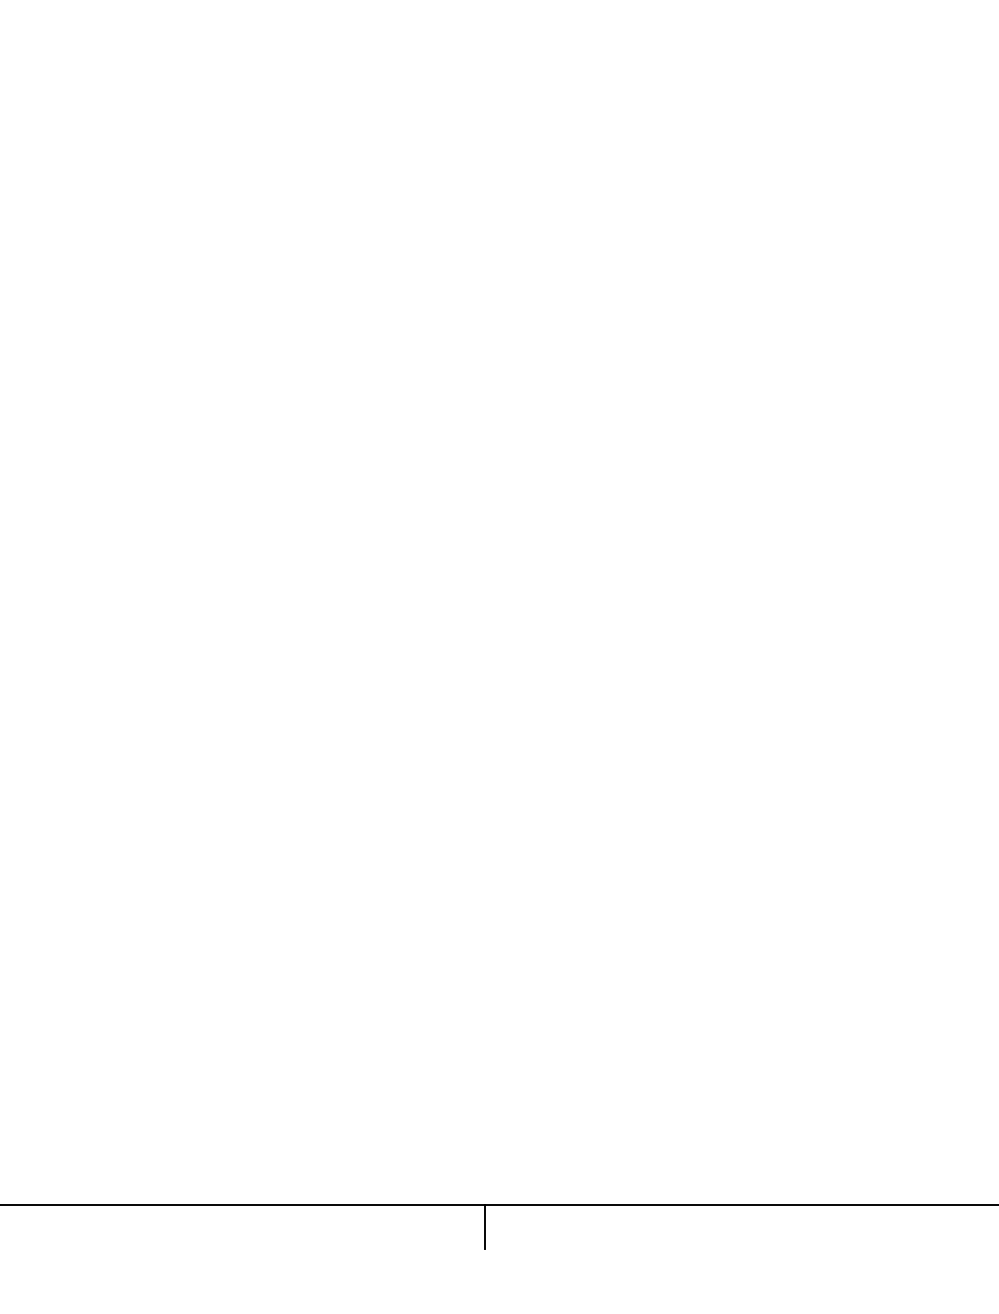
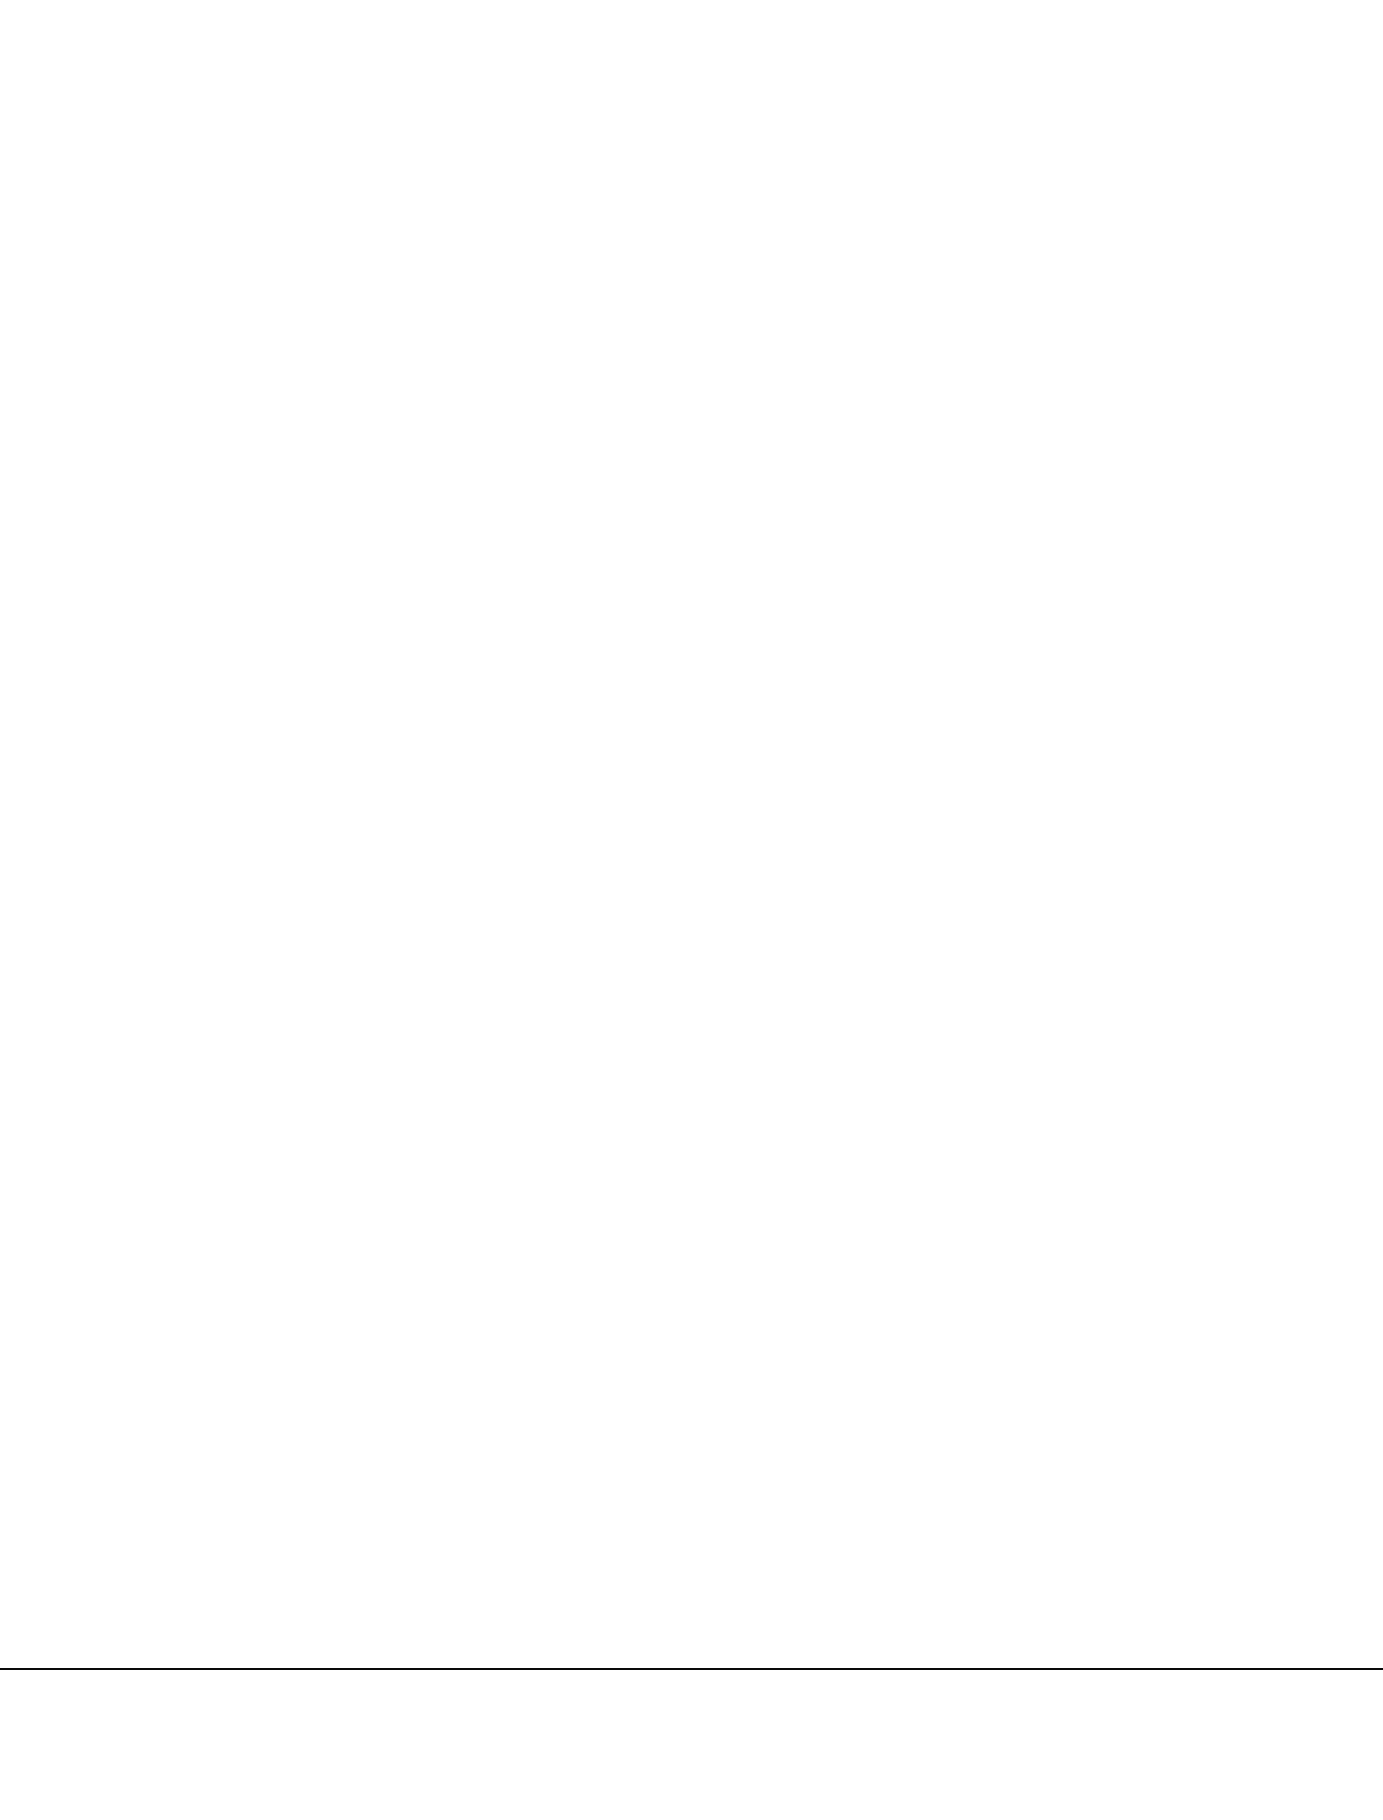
line: (485, 1227) -> (671, 1699), removed

